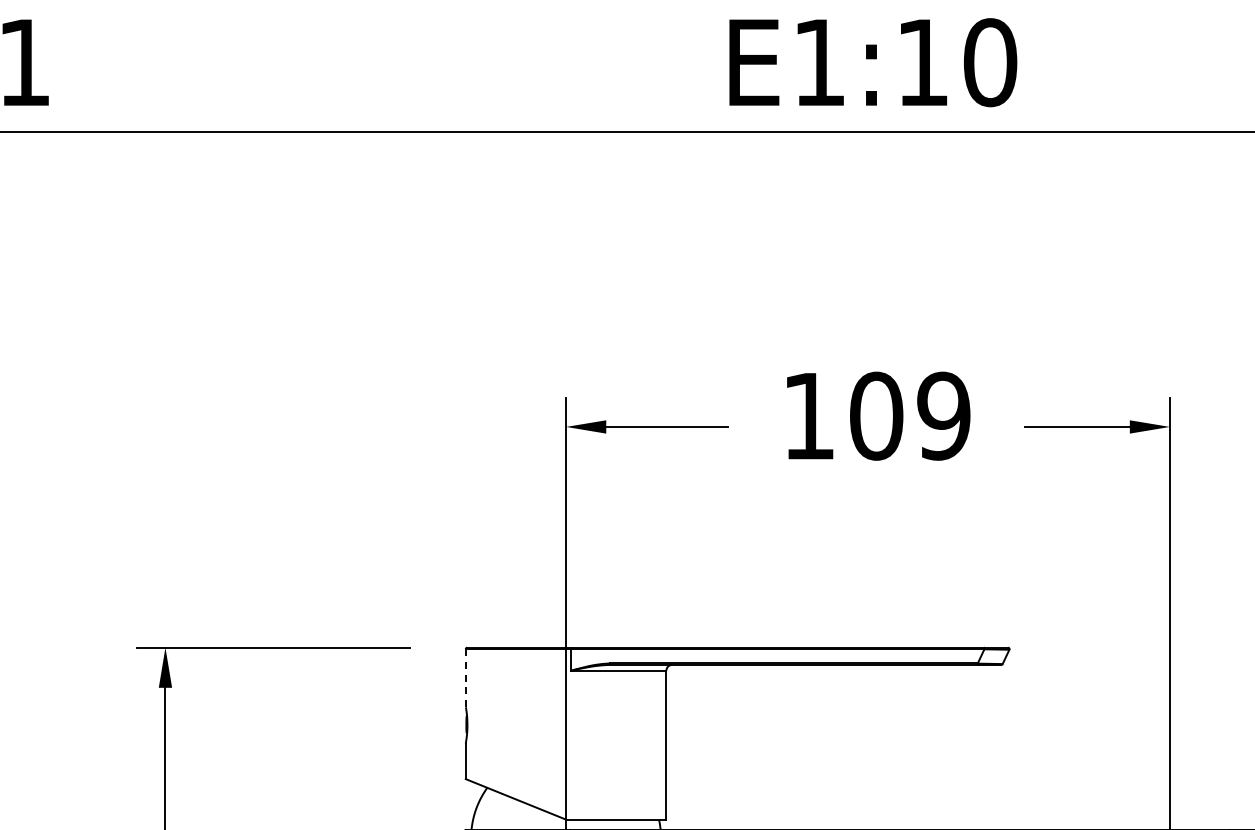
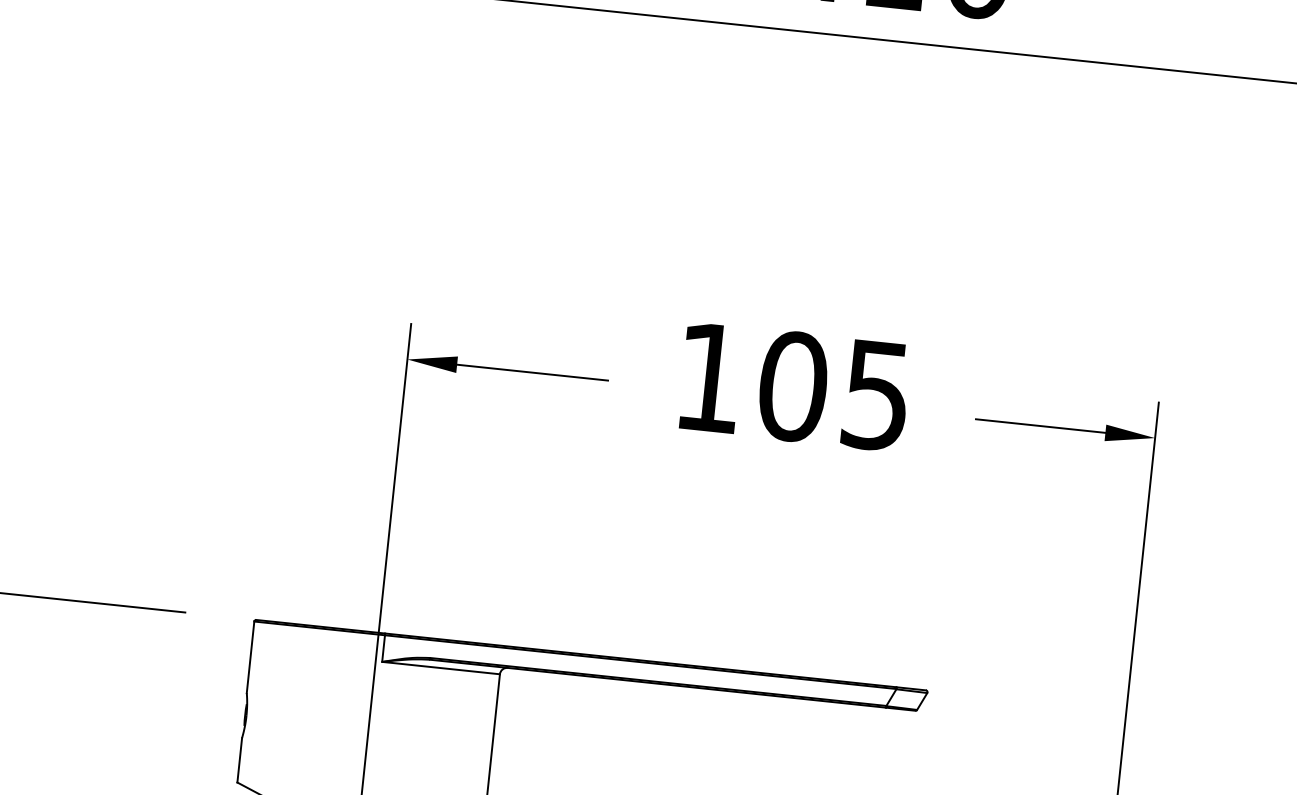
text: (943, 415) -> (876, 394), 109 -> 105
line: (465, 678) -> (250, 657), dashed -> solid

